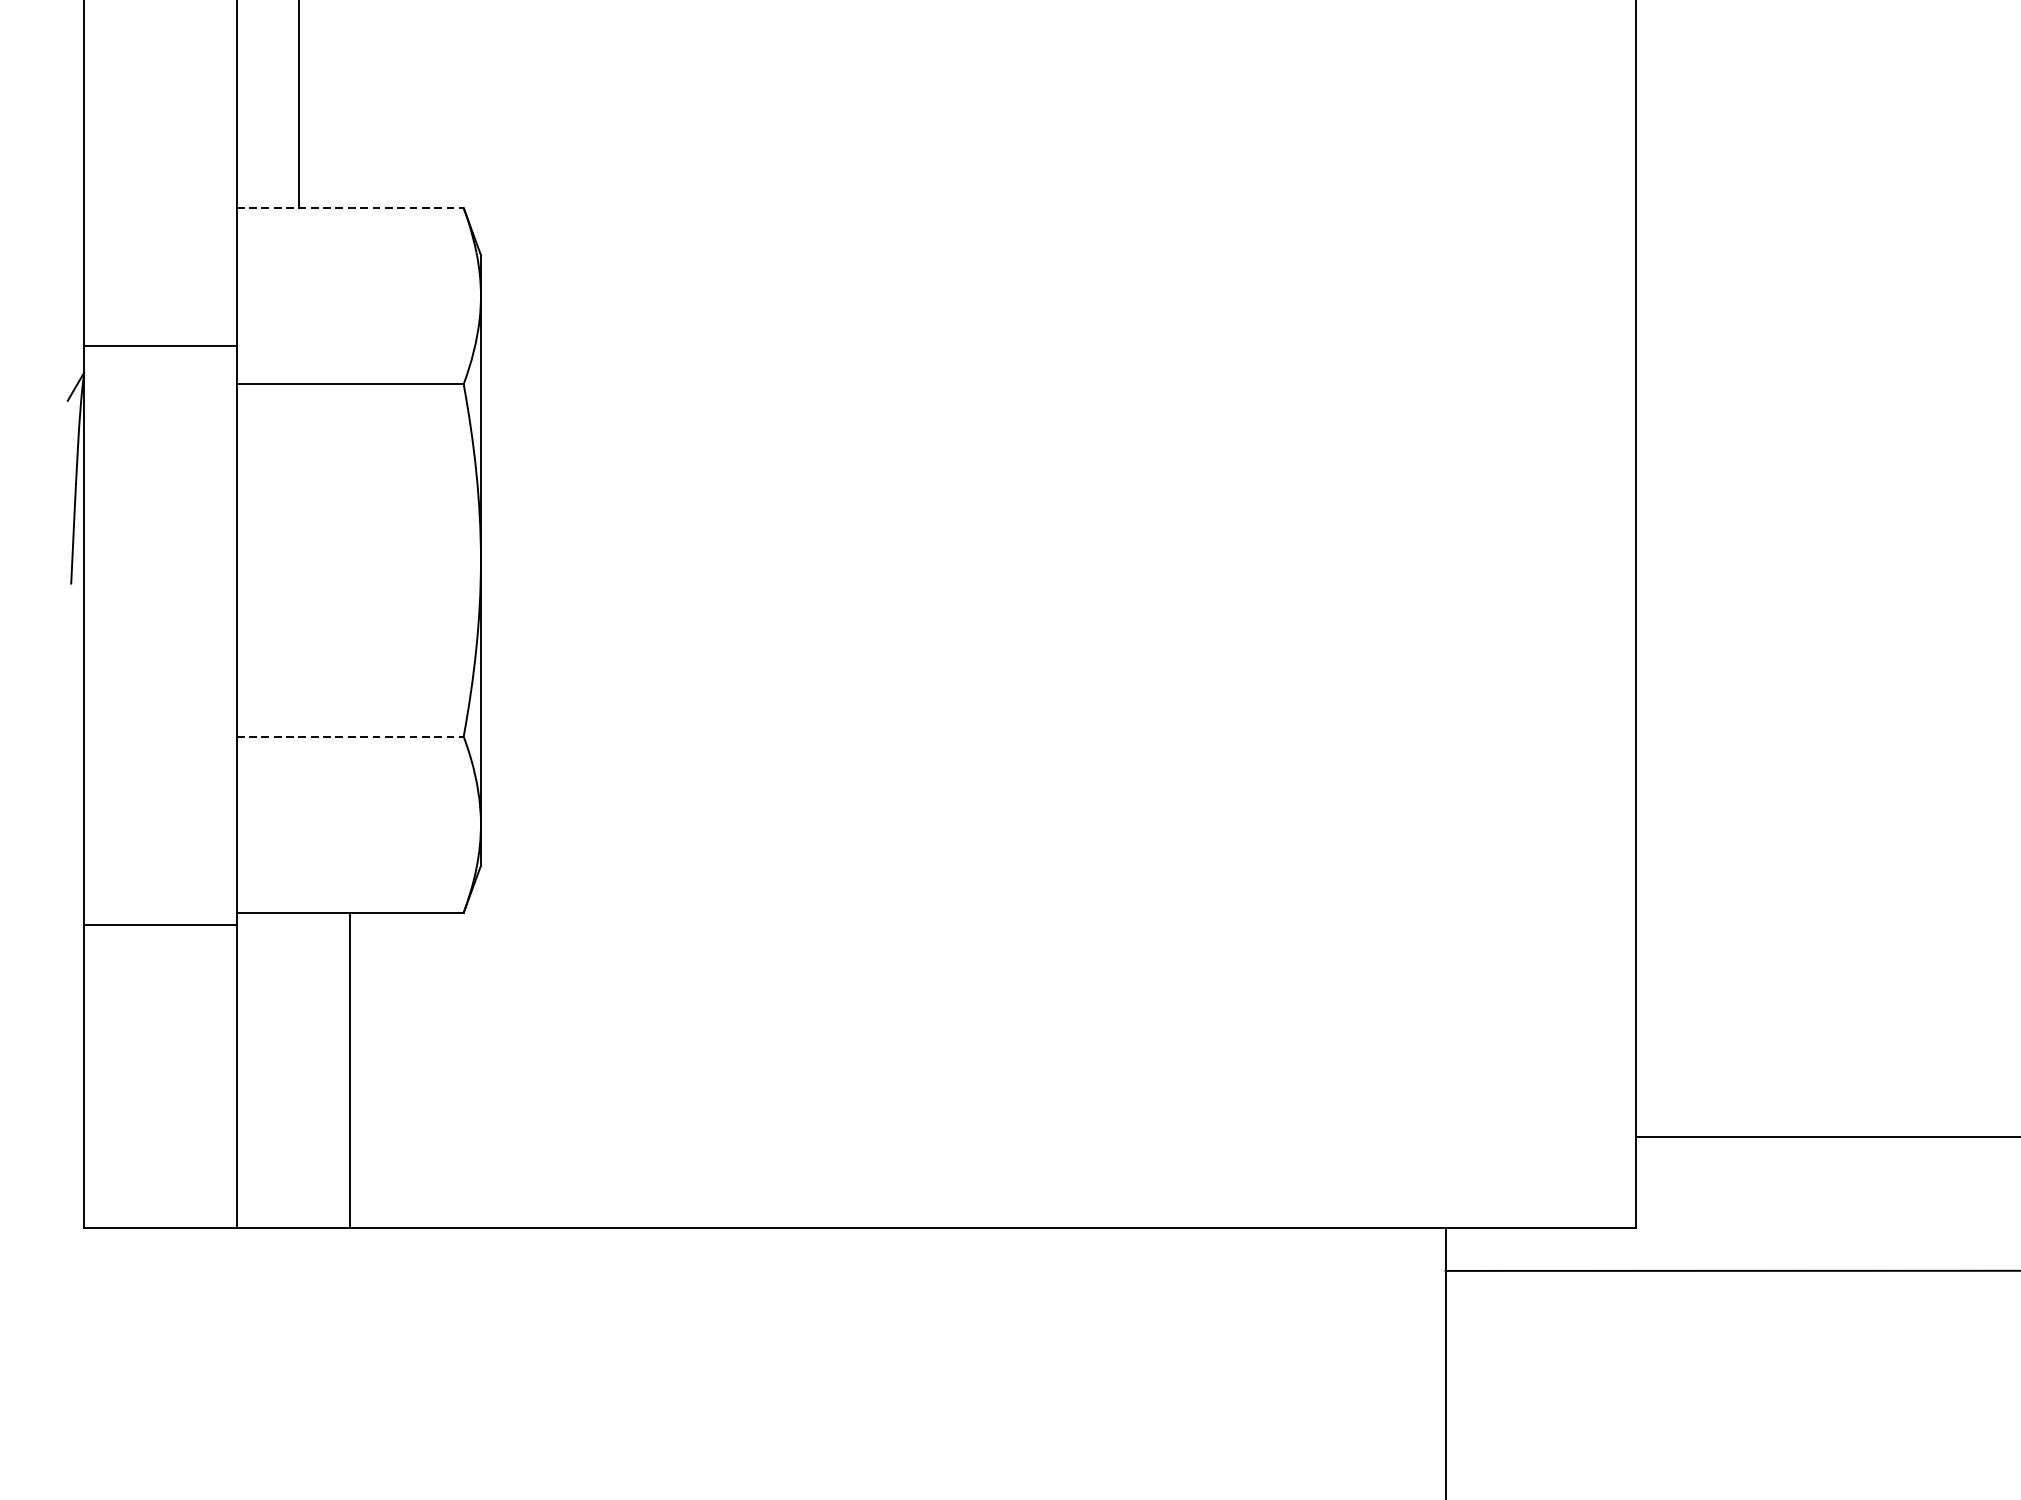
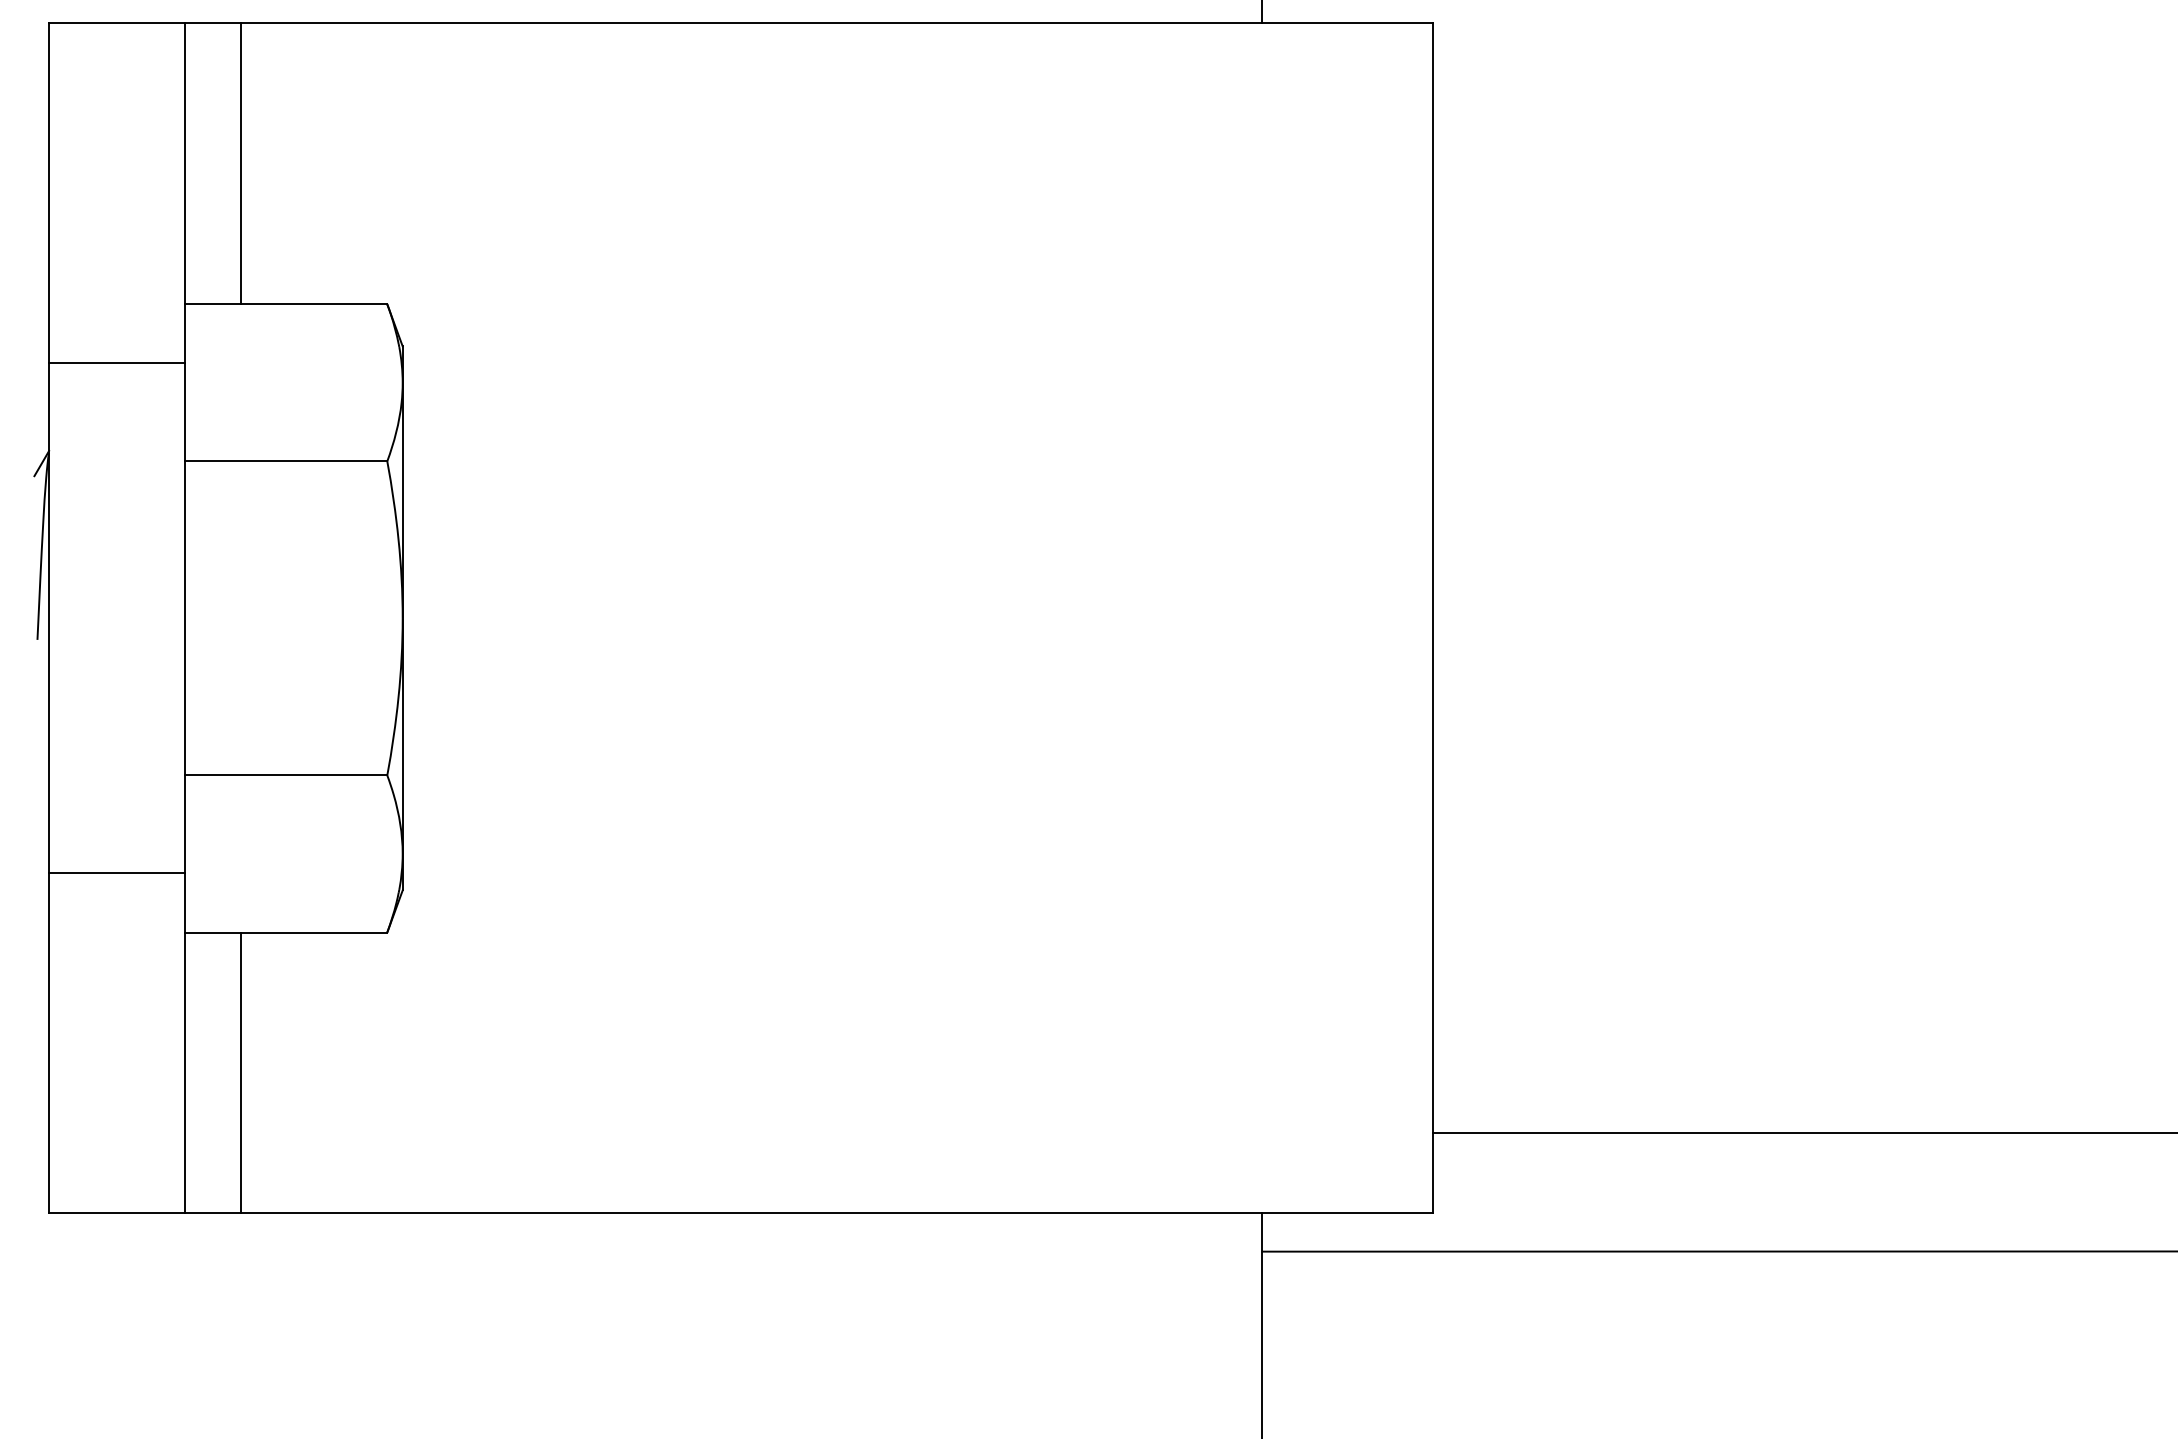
line: (350, 208) -> (286, 304), dashed -> solid
line: (160, 346) -> (117, 363), moved
line: (350, 736) -> (286, 775), dashed -> solid
line: (160, 925) -> (117, 873), moved
line: (349, 1069) -> (240, 1072), moved

